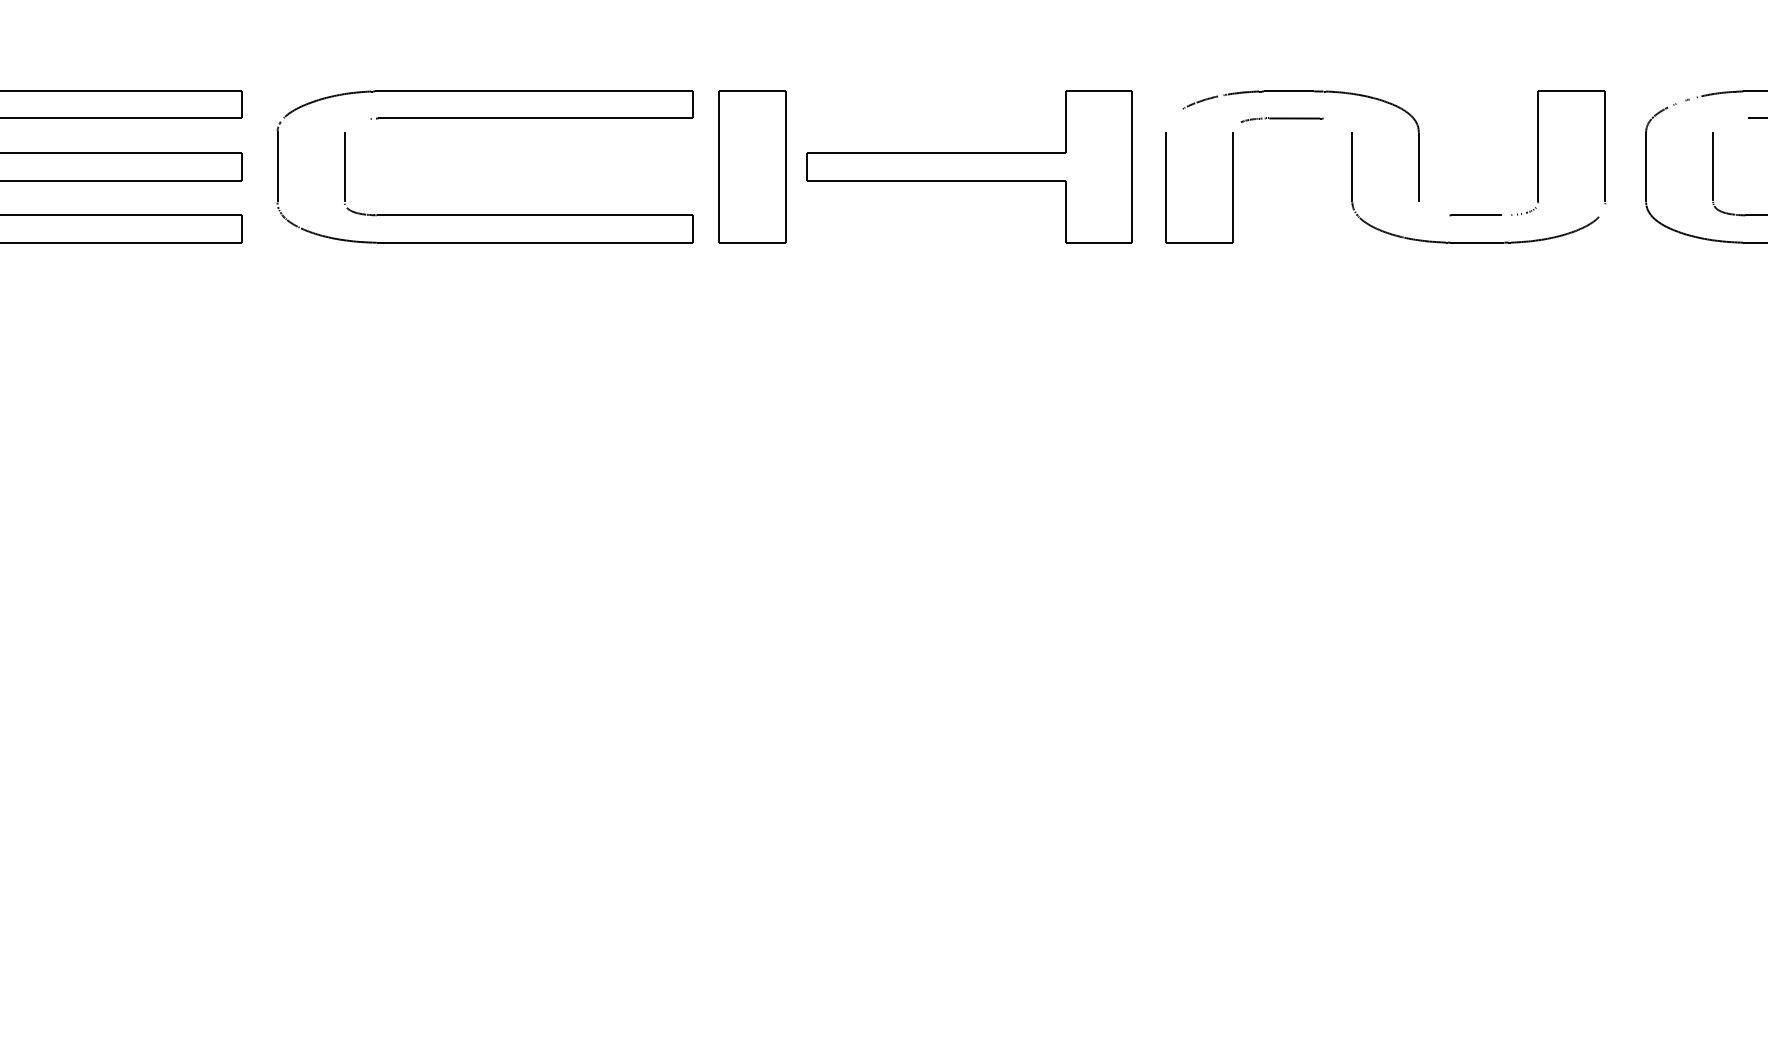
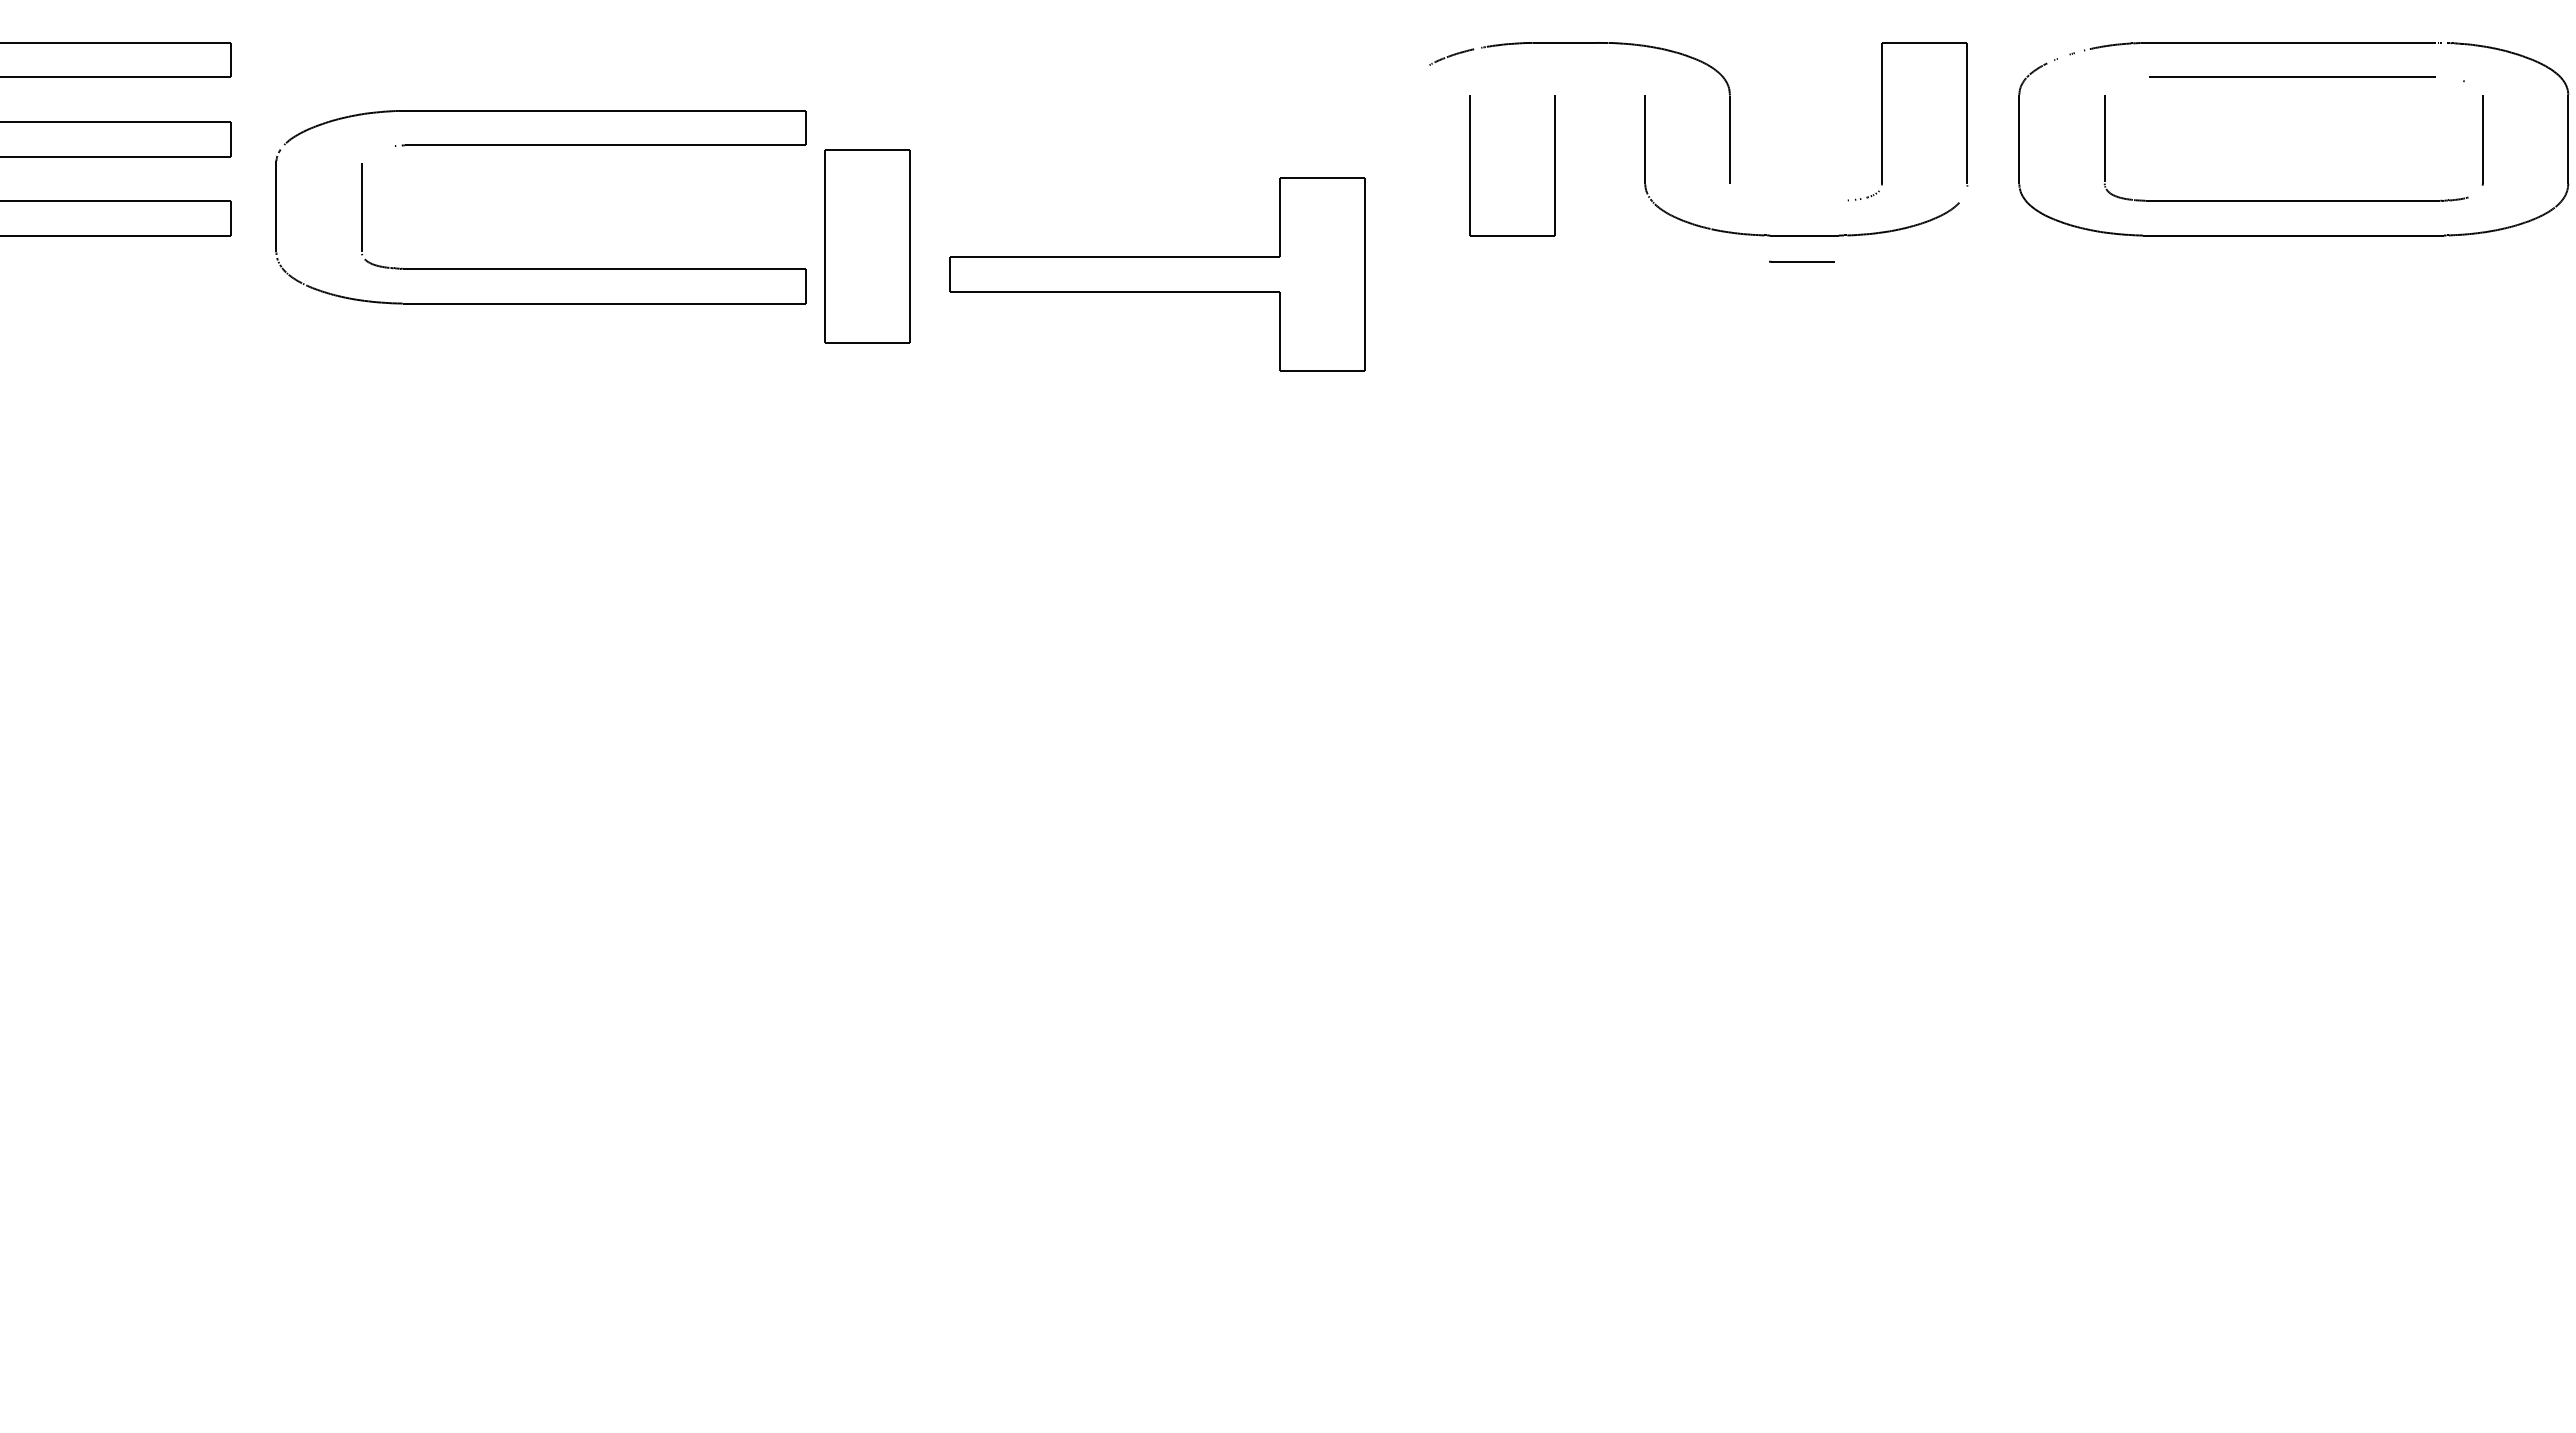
part: (1281, 120) -> (1555, 79), removed
part: (752, 167) -> (867, 246), moved
part: (969, 167) -> (1157, 274), moved
part: (1166, 187) -> (1470, 165), moved
part: (484, 215) -> (540, 268), moved
line: (1475, 215) -> (1801, 261), moved

